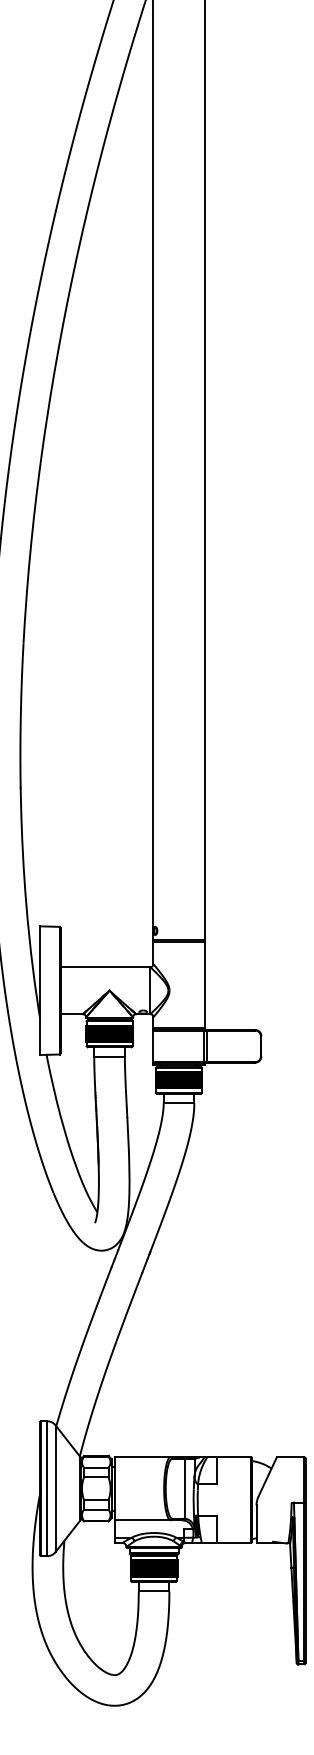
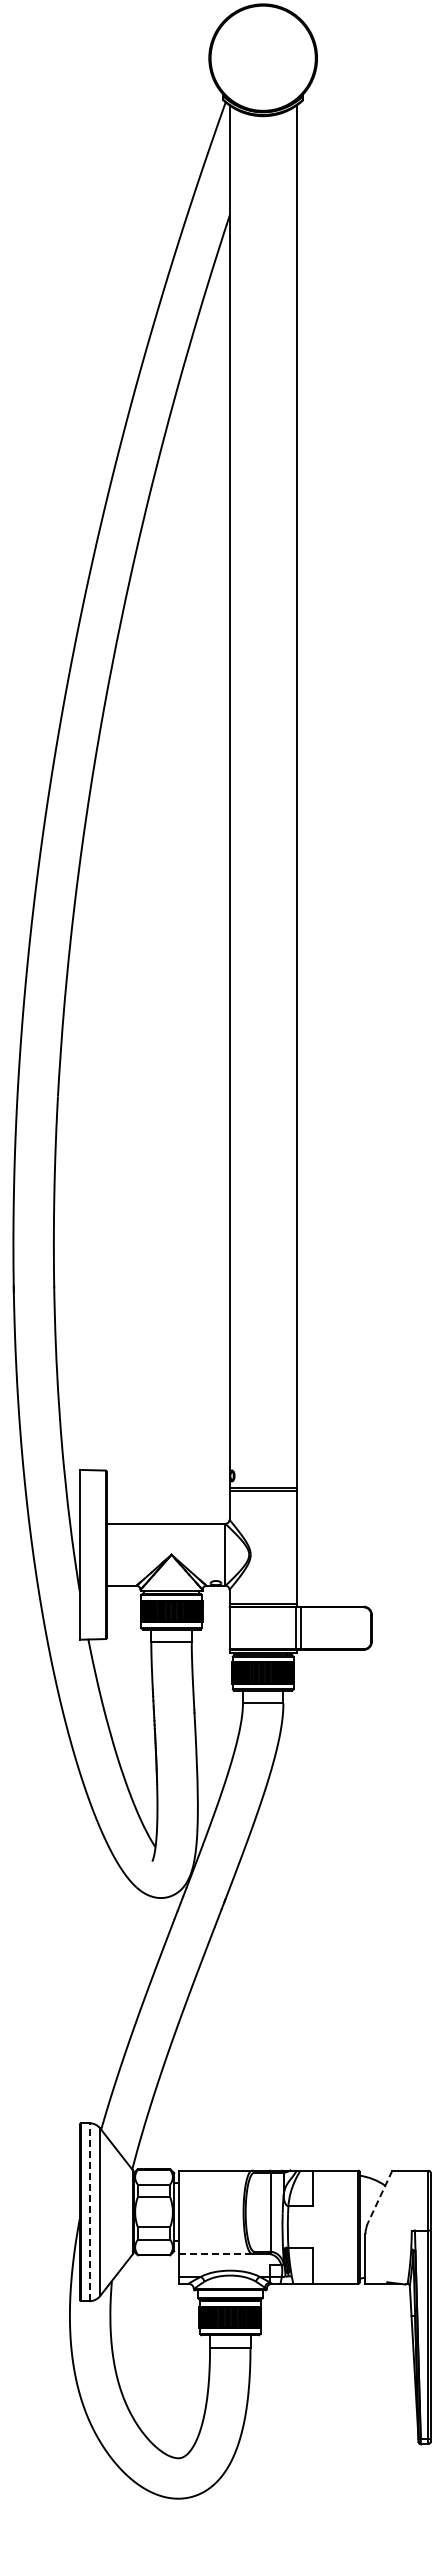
line: (267, 1476) -> (380, 2196), solid -> dashed
line: (47, 1488) -> (89, 2212), solid -> dashed
line: (142, 1519) -> (215, 2253), solid -> dashed

